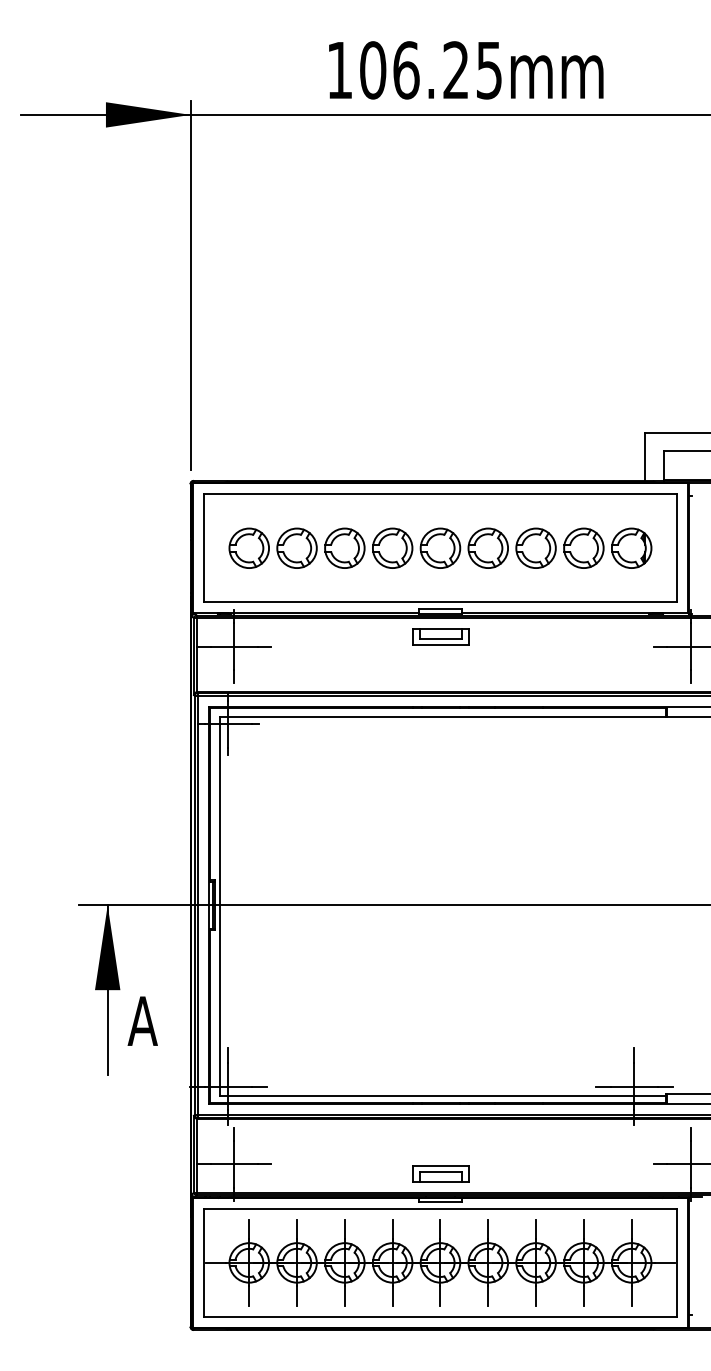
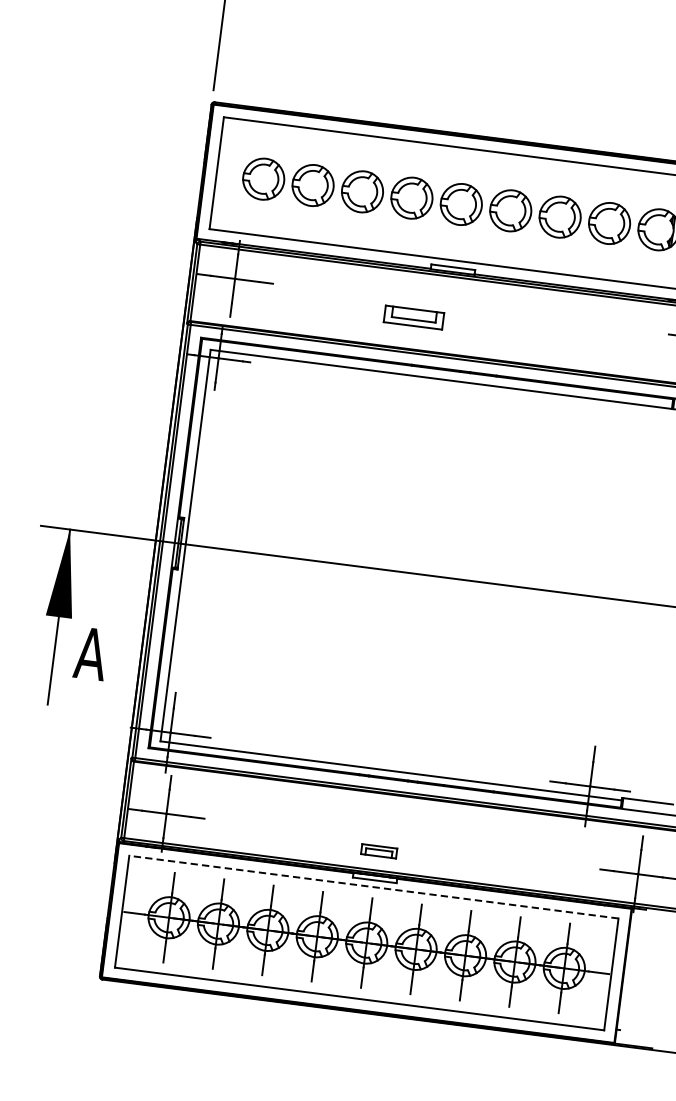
part: (440, 636) -> (413, 317), moved
part: (440, 1173) -> (378, 850), size x0.6
line: (440, 1208) -> (373, 886), solid -> dashed

